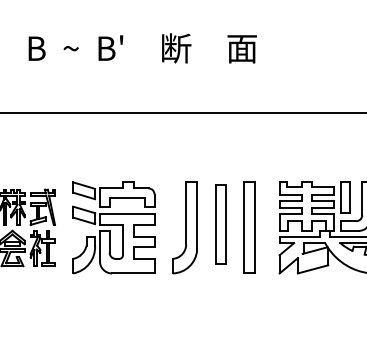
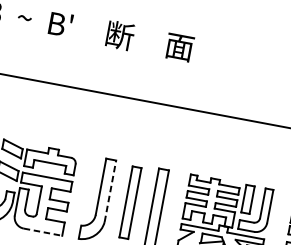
line: (197, 215) -> (110, 190), solid -> dashed
line: (133, 273) -> (43, 232), solid -> dashed

